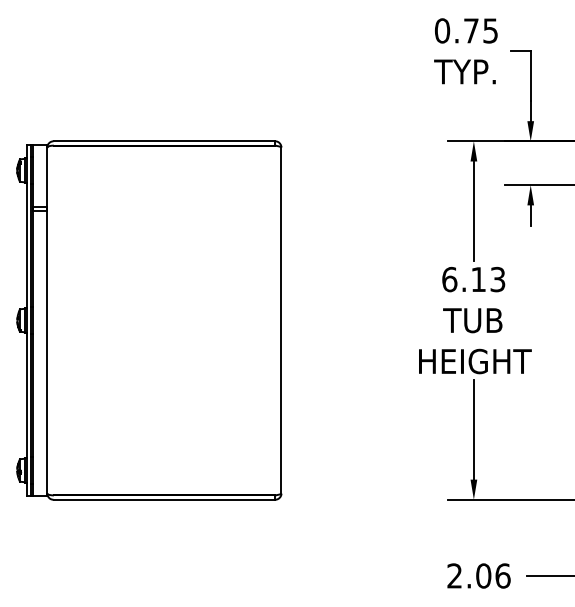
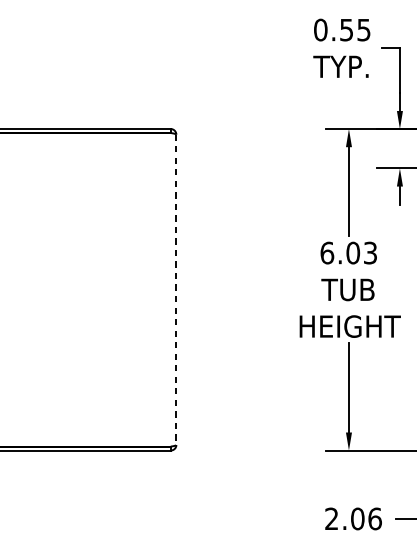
text: (471, 30) -> (346, 29), 0.75 -> 0.55
text: (478, 279) -> (353, 253), 6.13 -> 6.03
line: (281, 321) -> (176, 290), solid -> dashed

